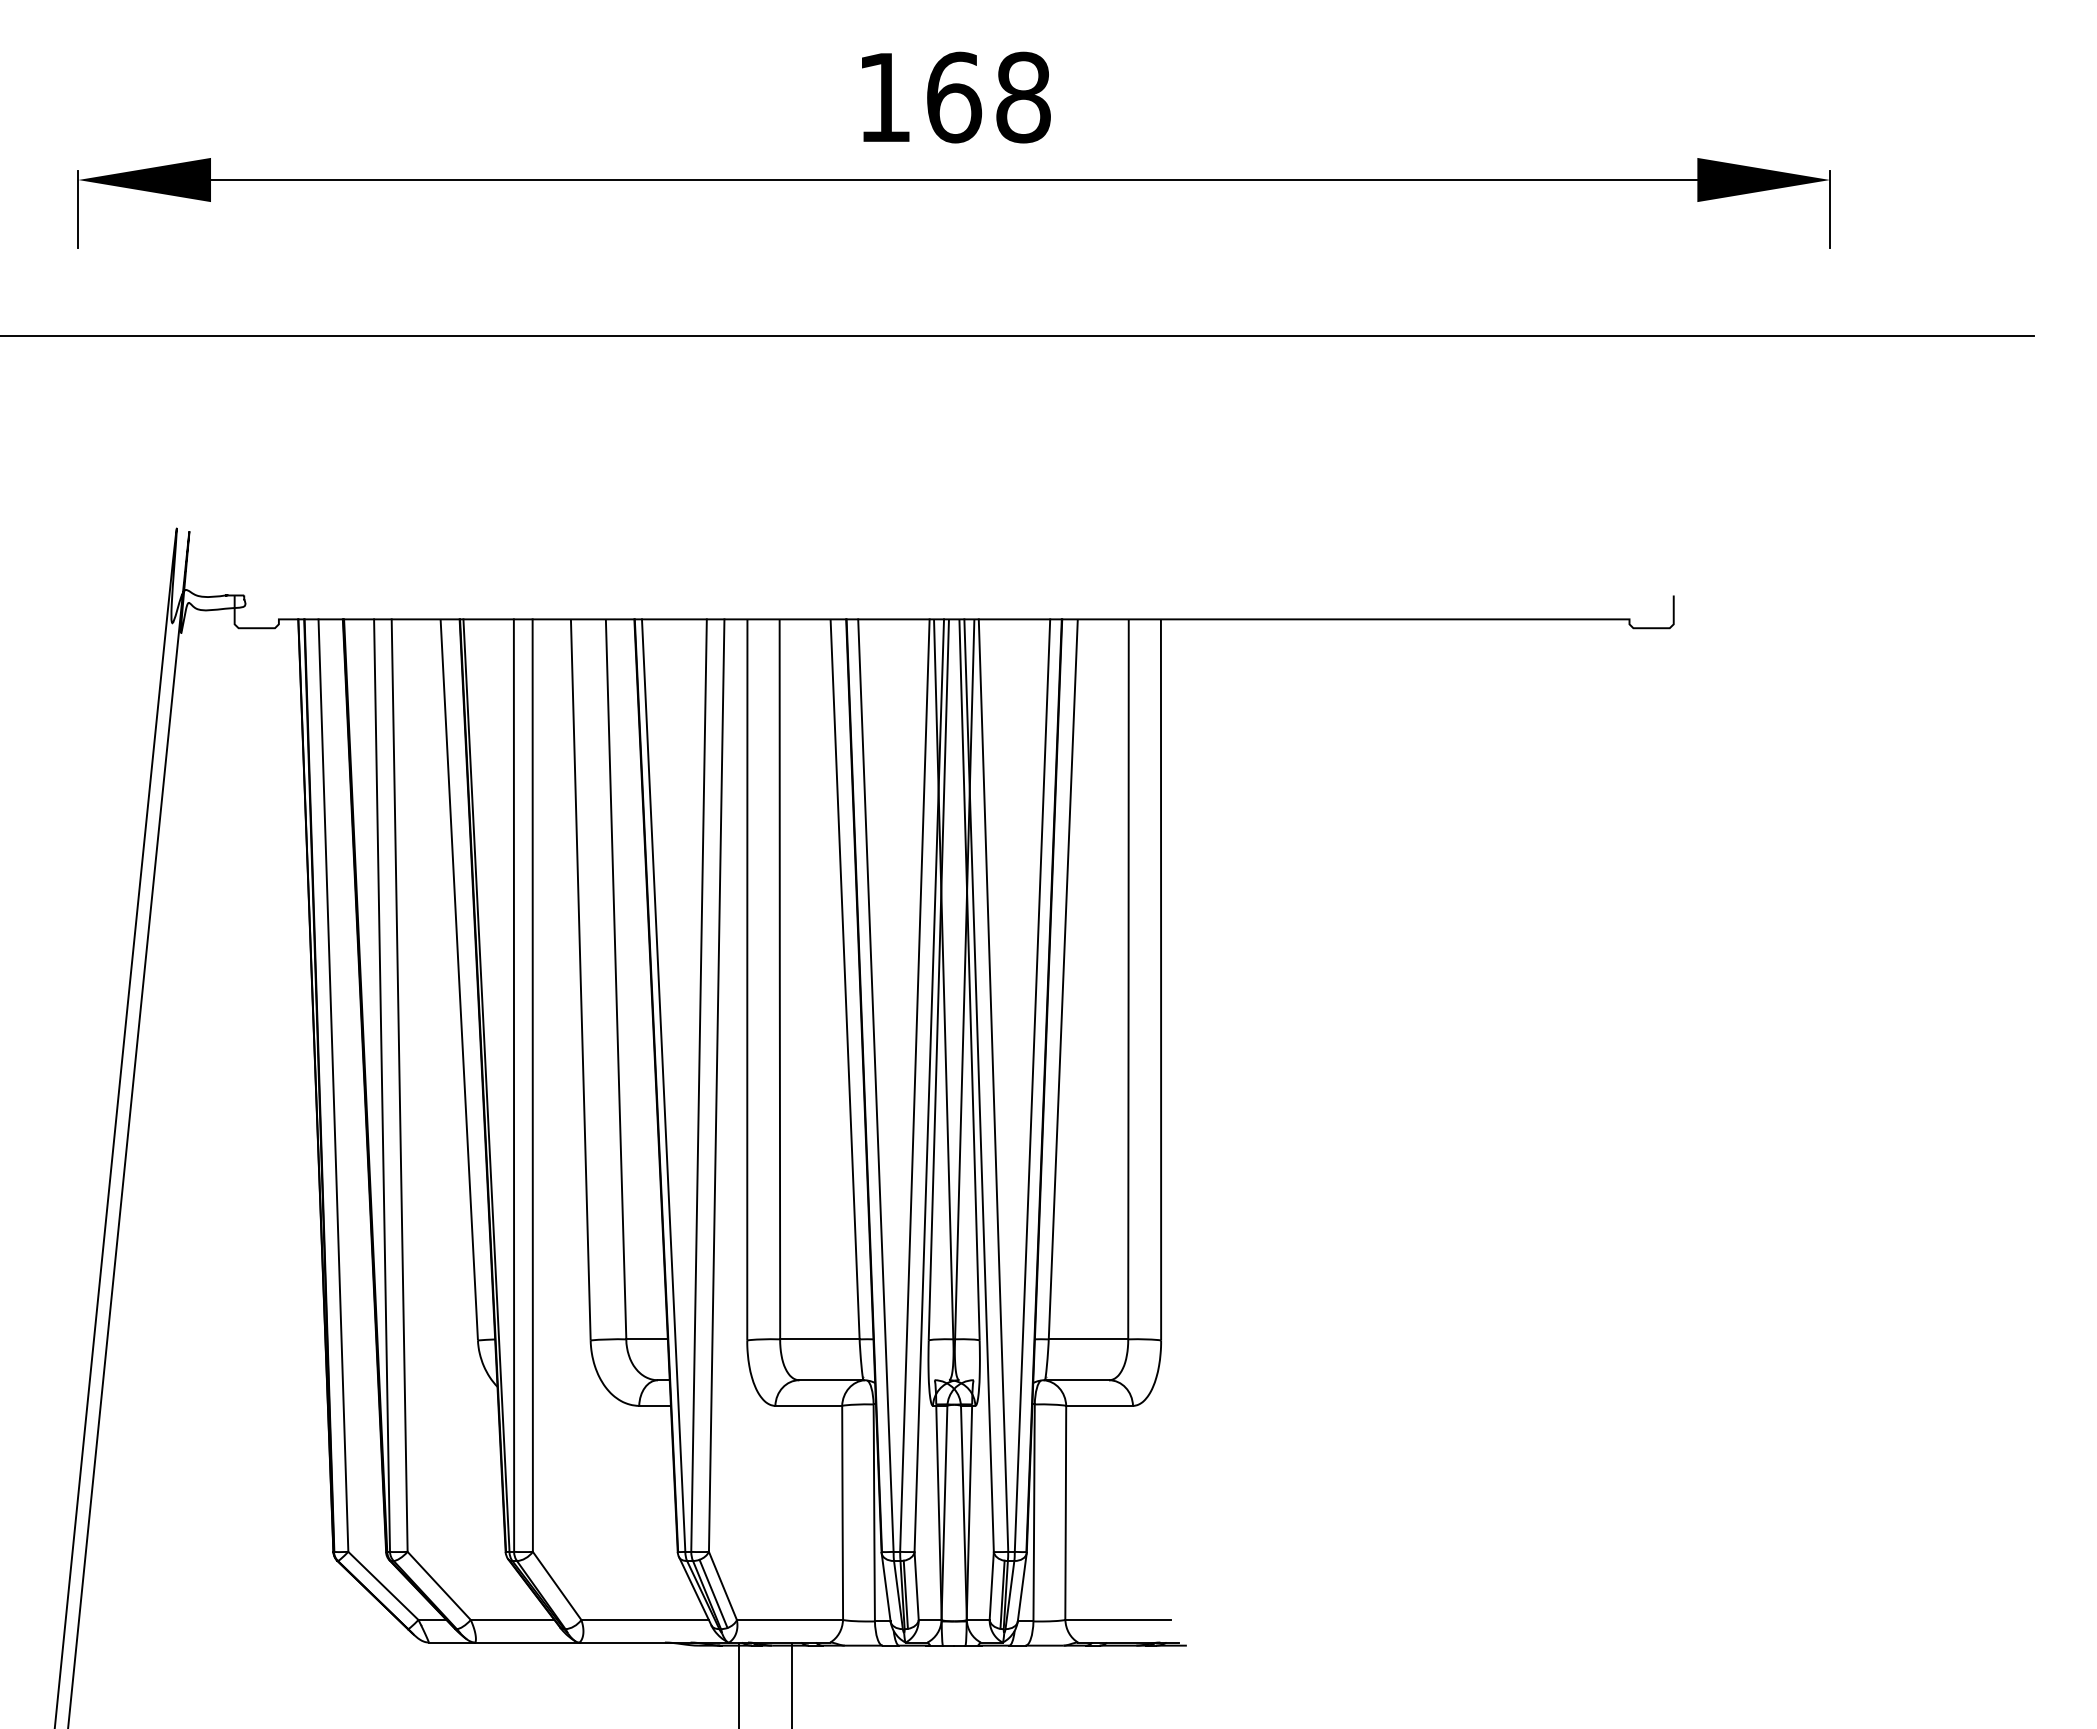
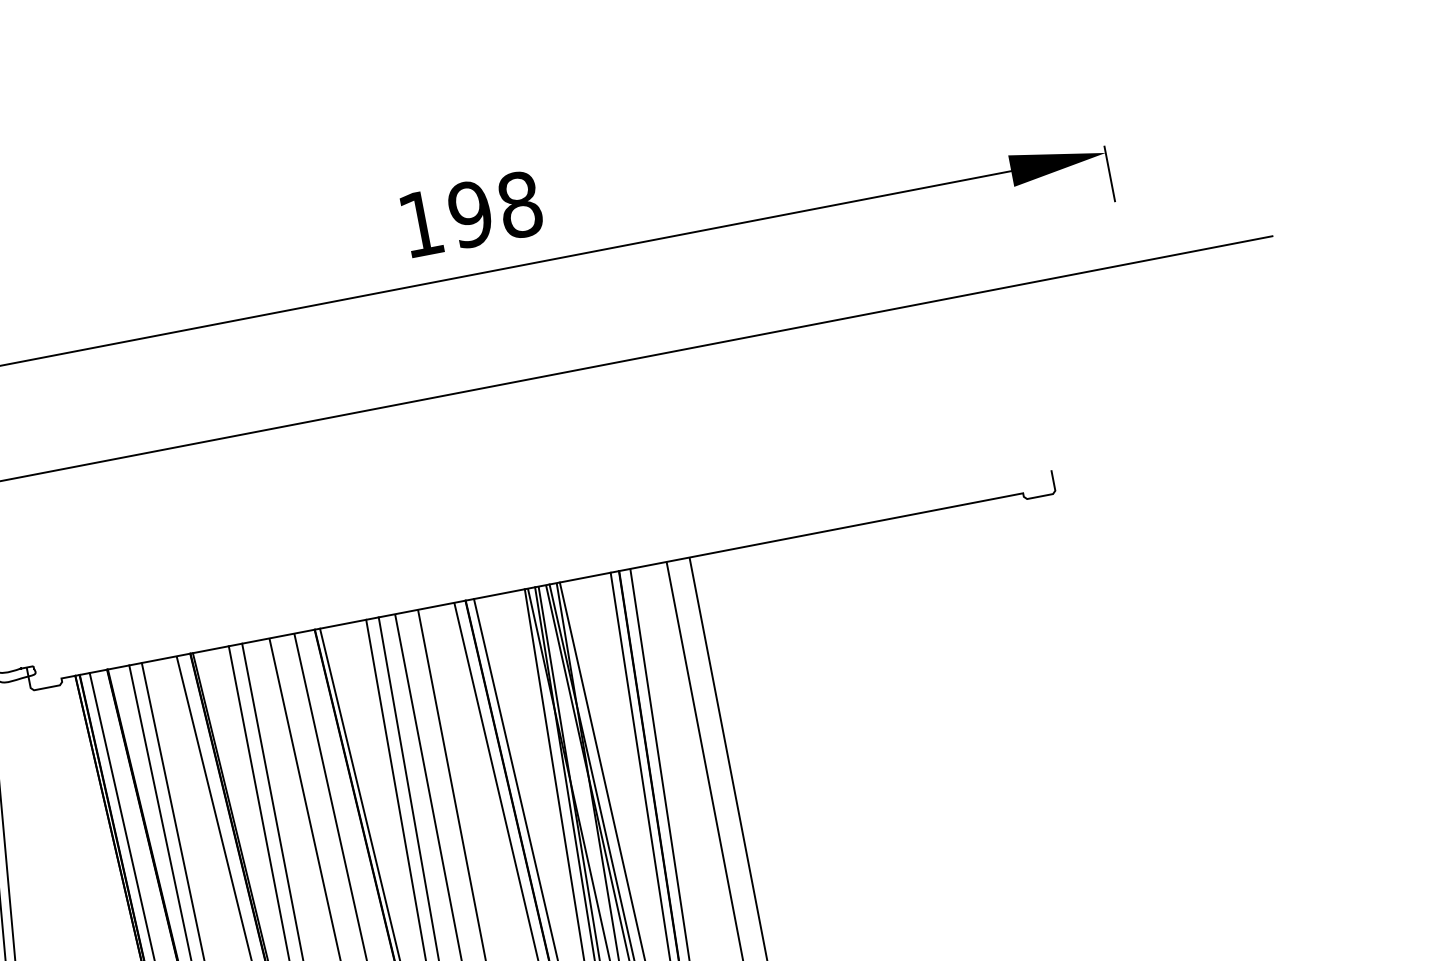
text: (954, 97) -> (471, 214), 168 -> 198

